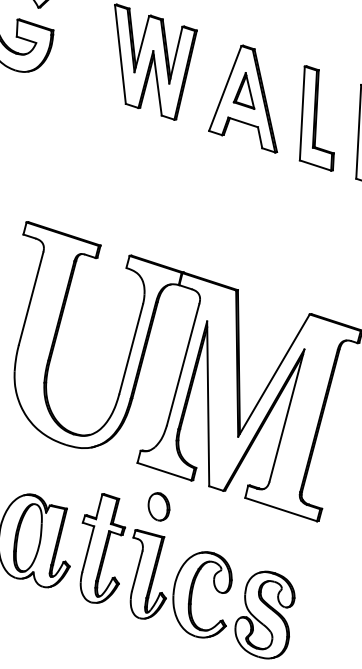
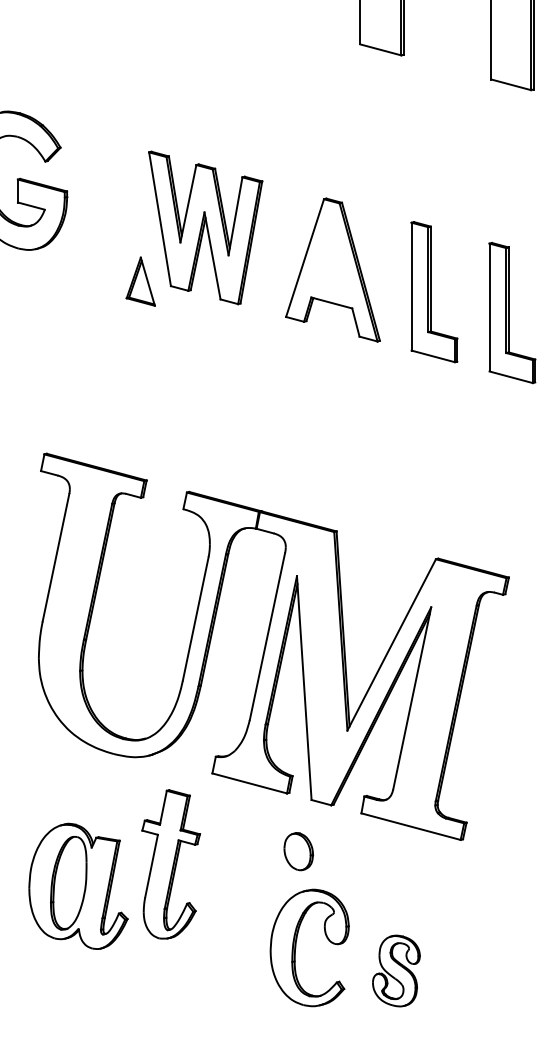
part: (244, 90) -> (140, 281), moved
part: (158, 506) -> (298, 851), moved
part: (102, 548) -> (170, 864), moved
part: (149, 574) -> (236, 924), removed
part: (264, 614) -> (396, 970), size x0.6

